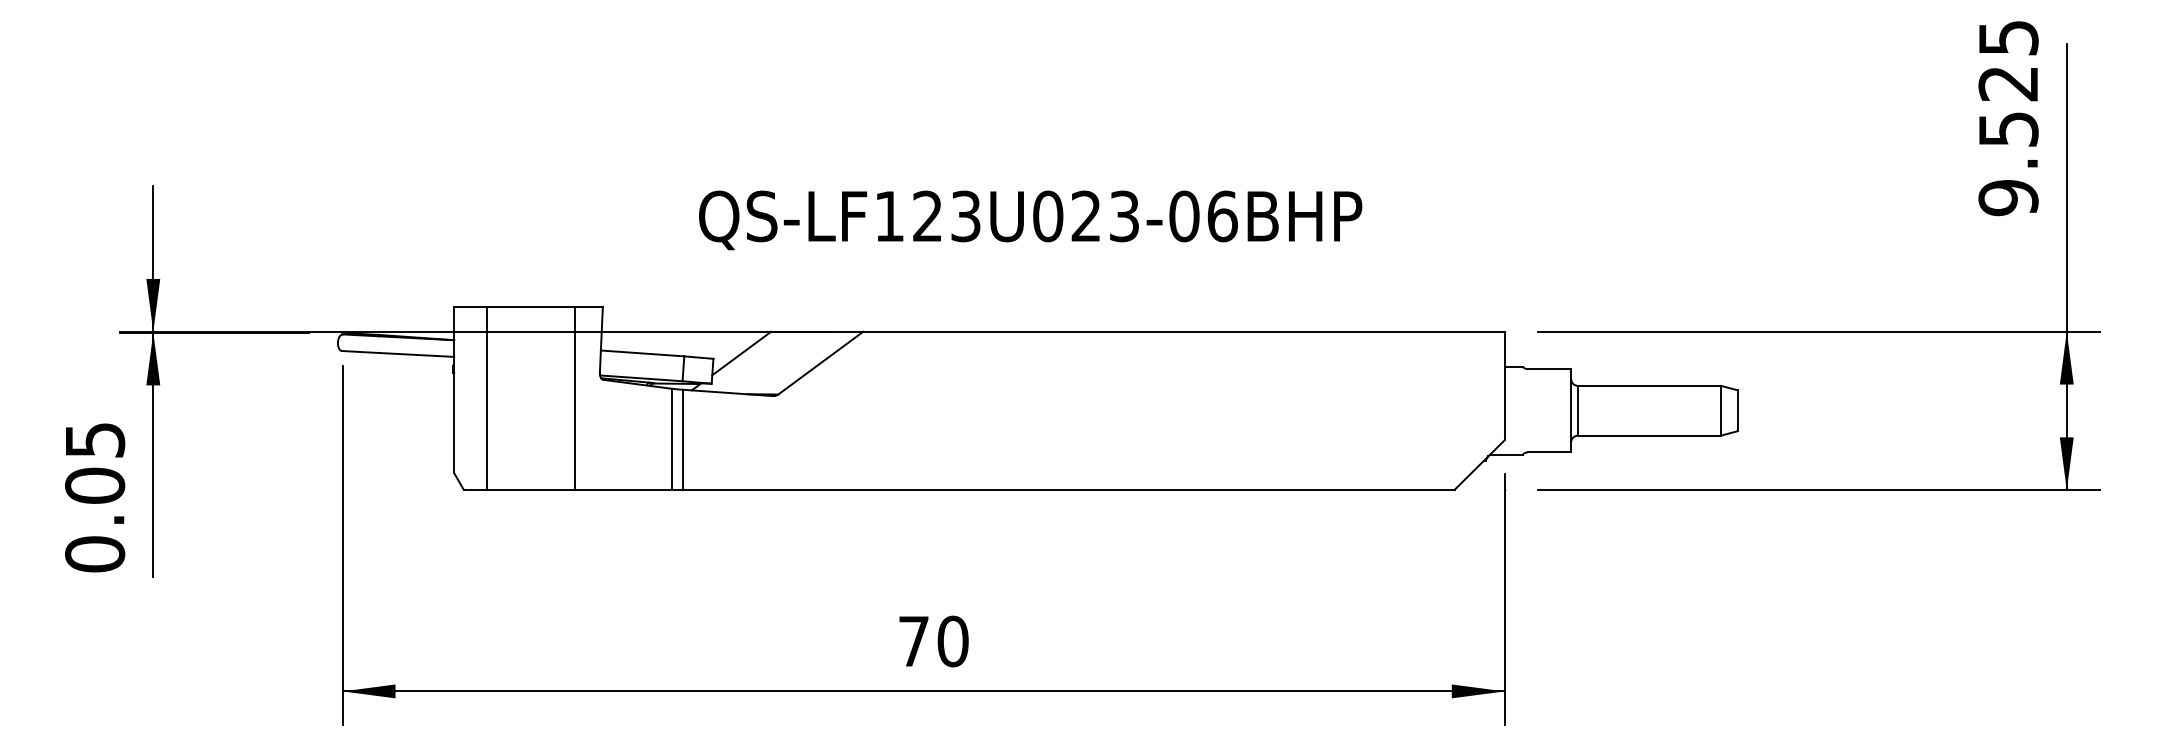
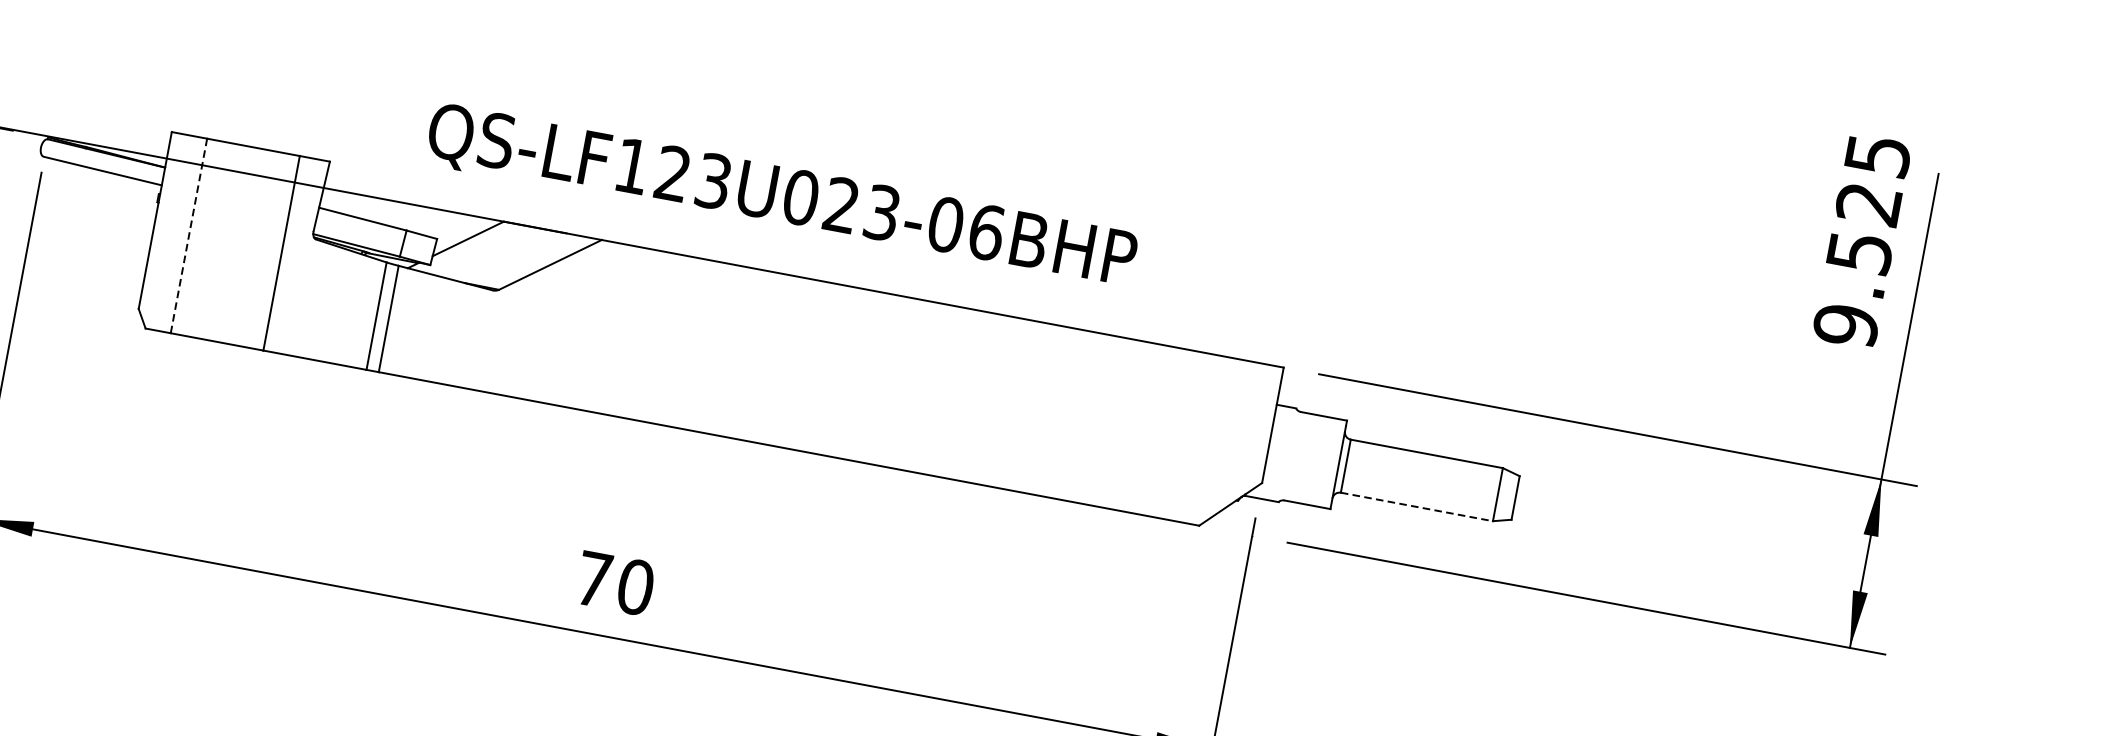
text: (1030, 220) -> (781, 198), moved
line: (487, 397) -> (189, 235), solid -> dashed
line: (1649, 435) -> (1417, 506), solid -> dashed

